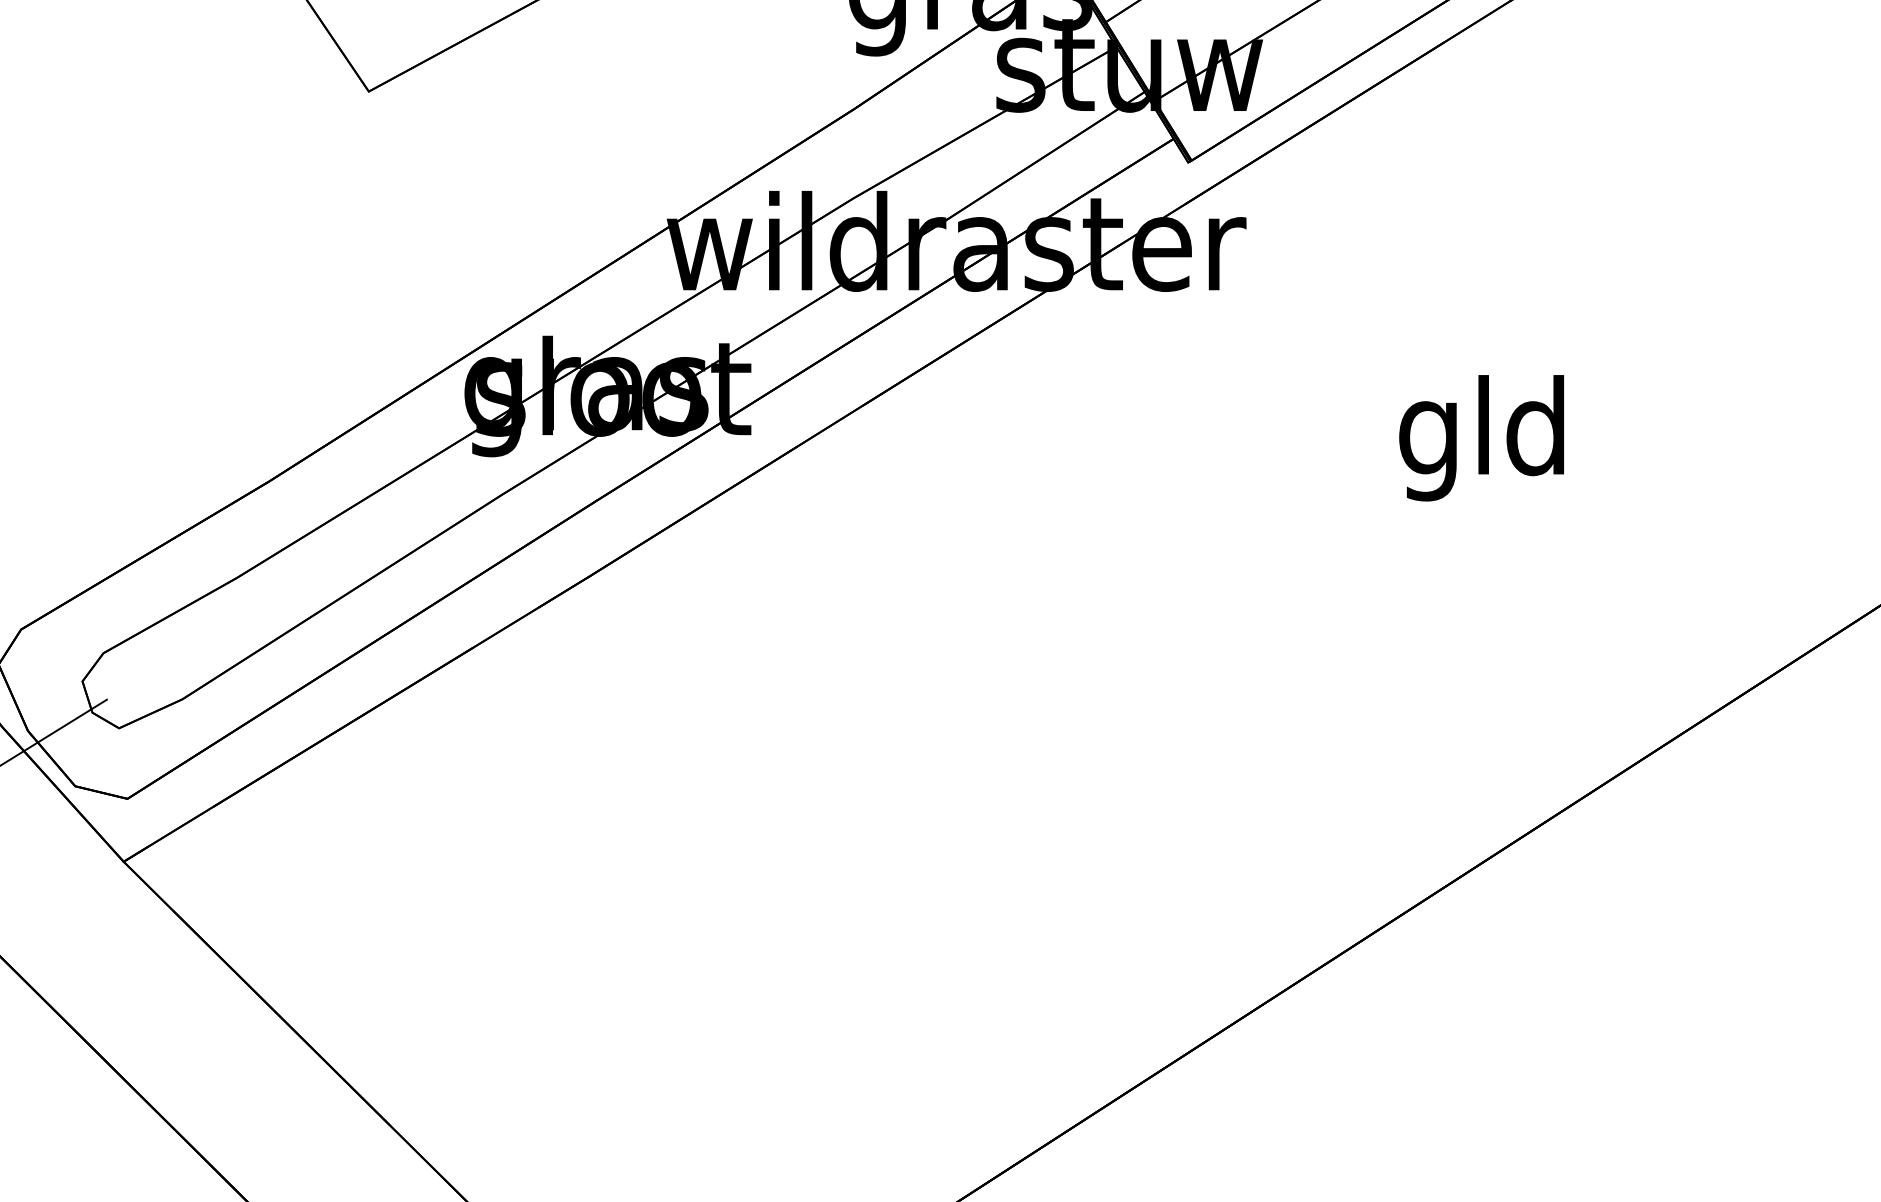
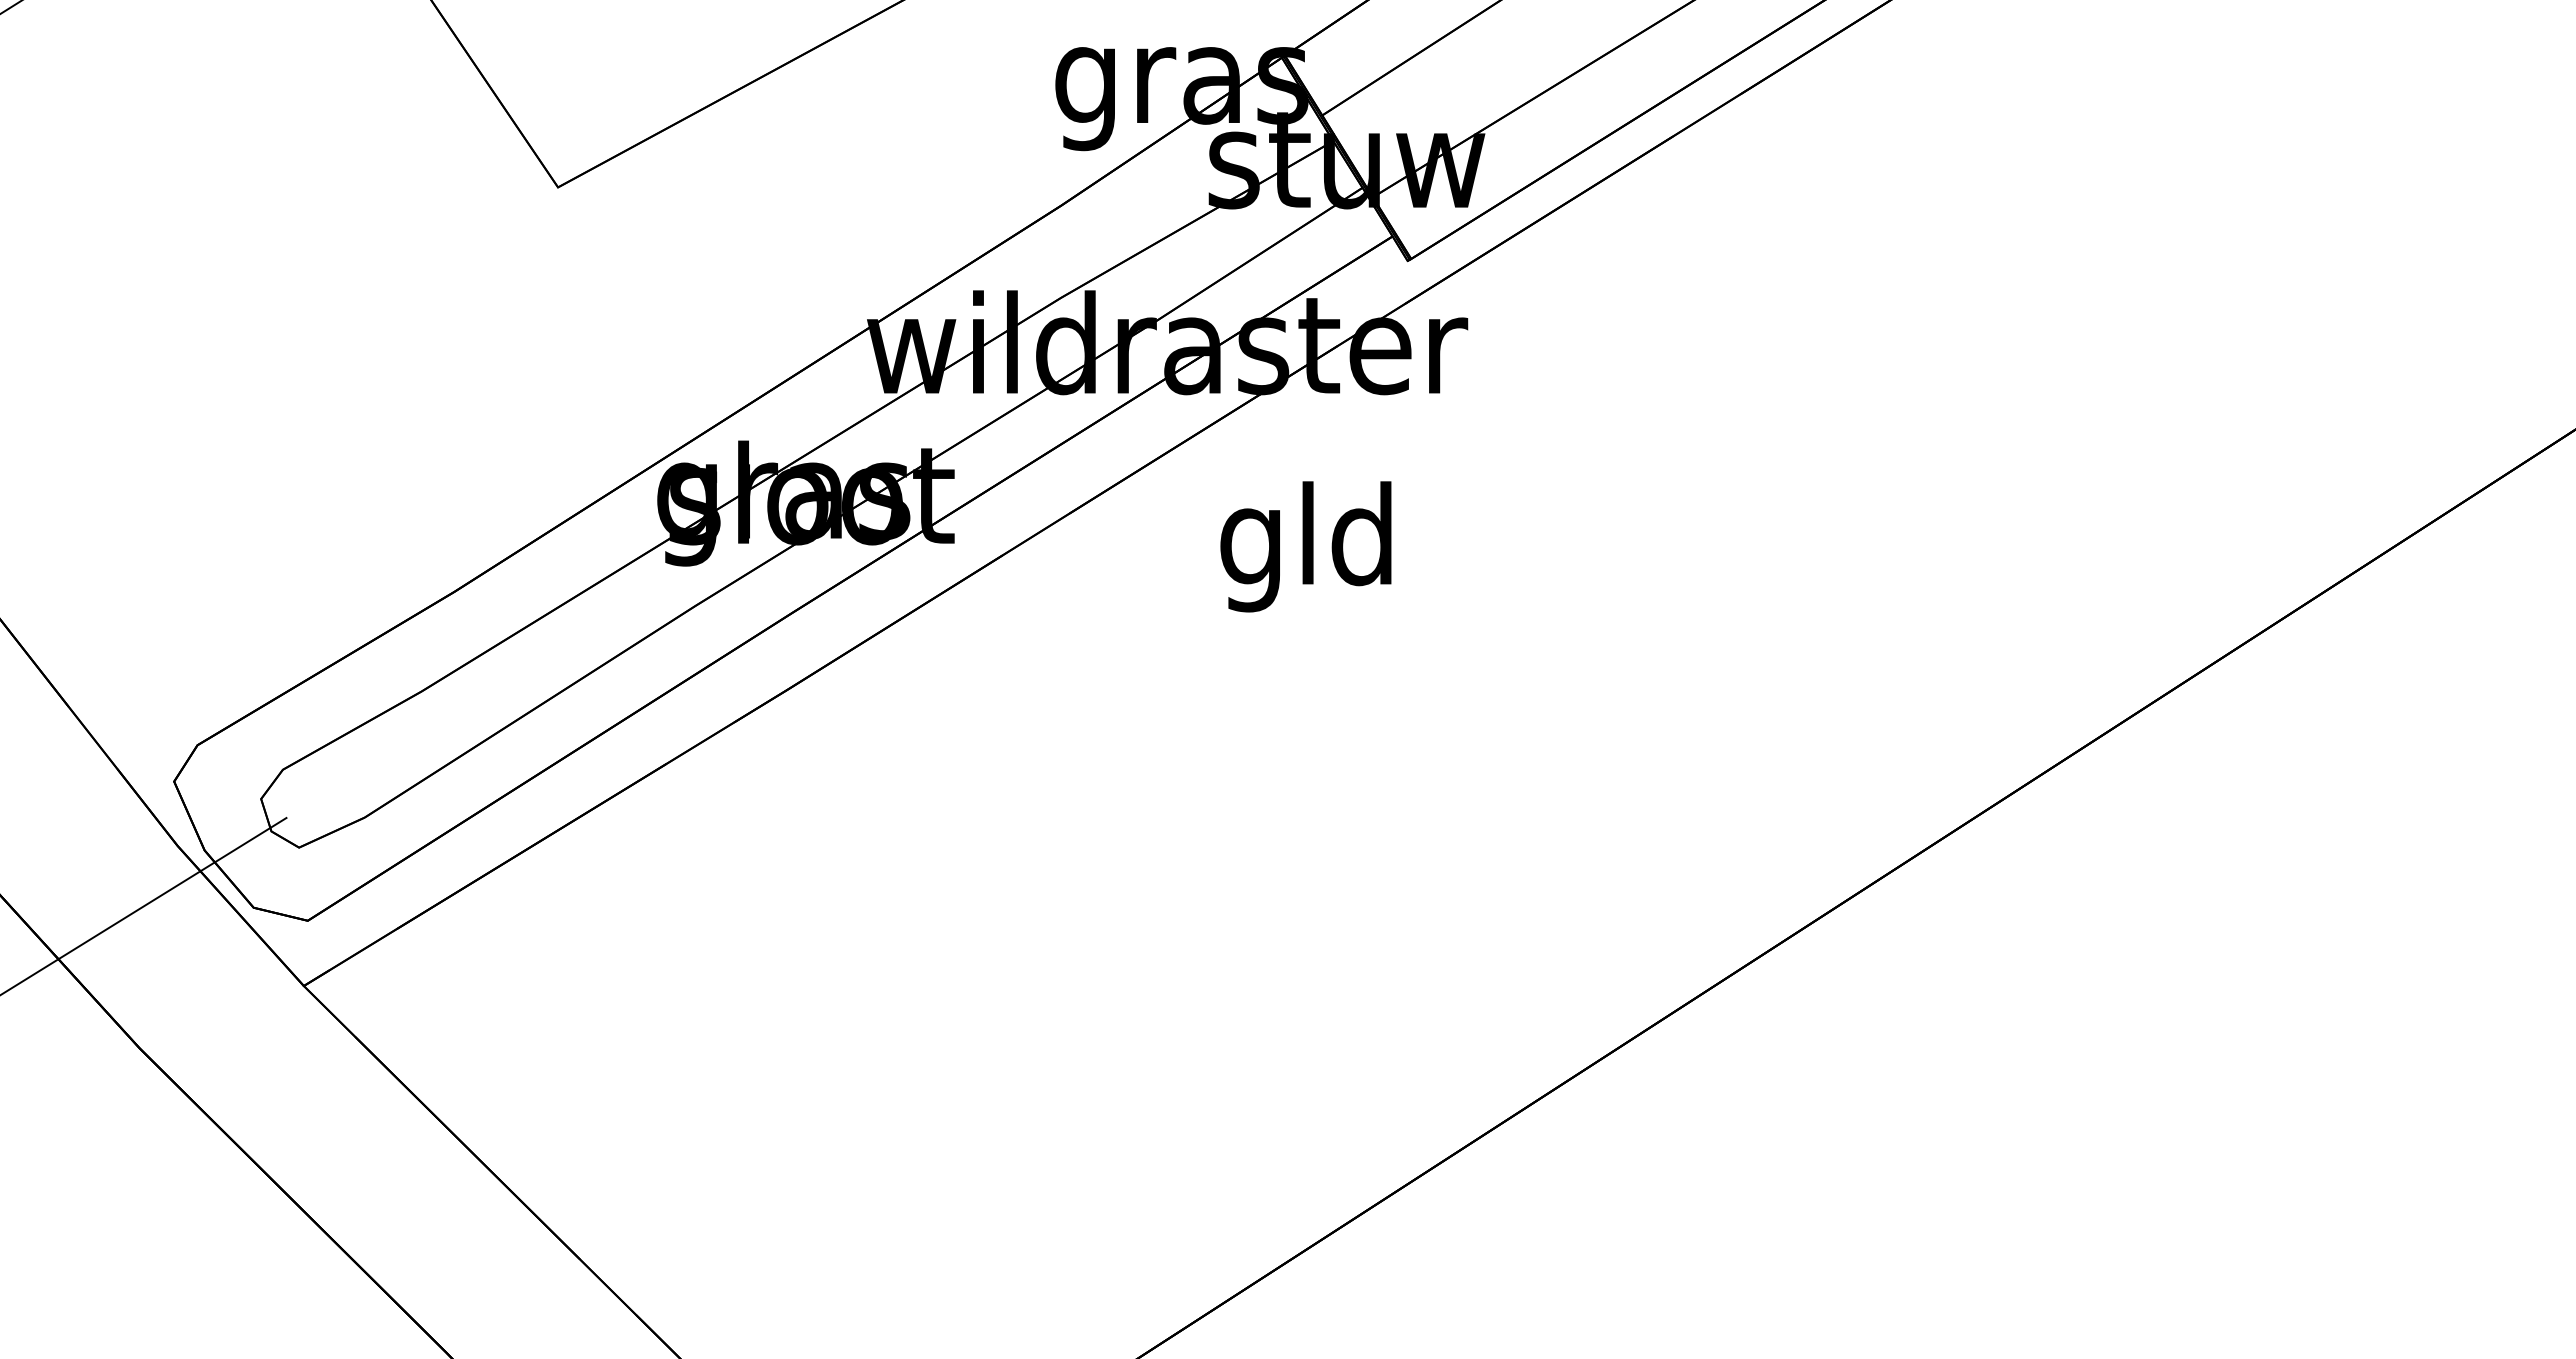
text: (1481, 437) -> (1305, 546), moved

